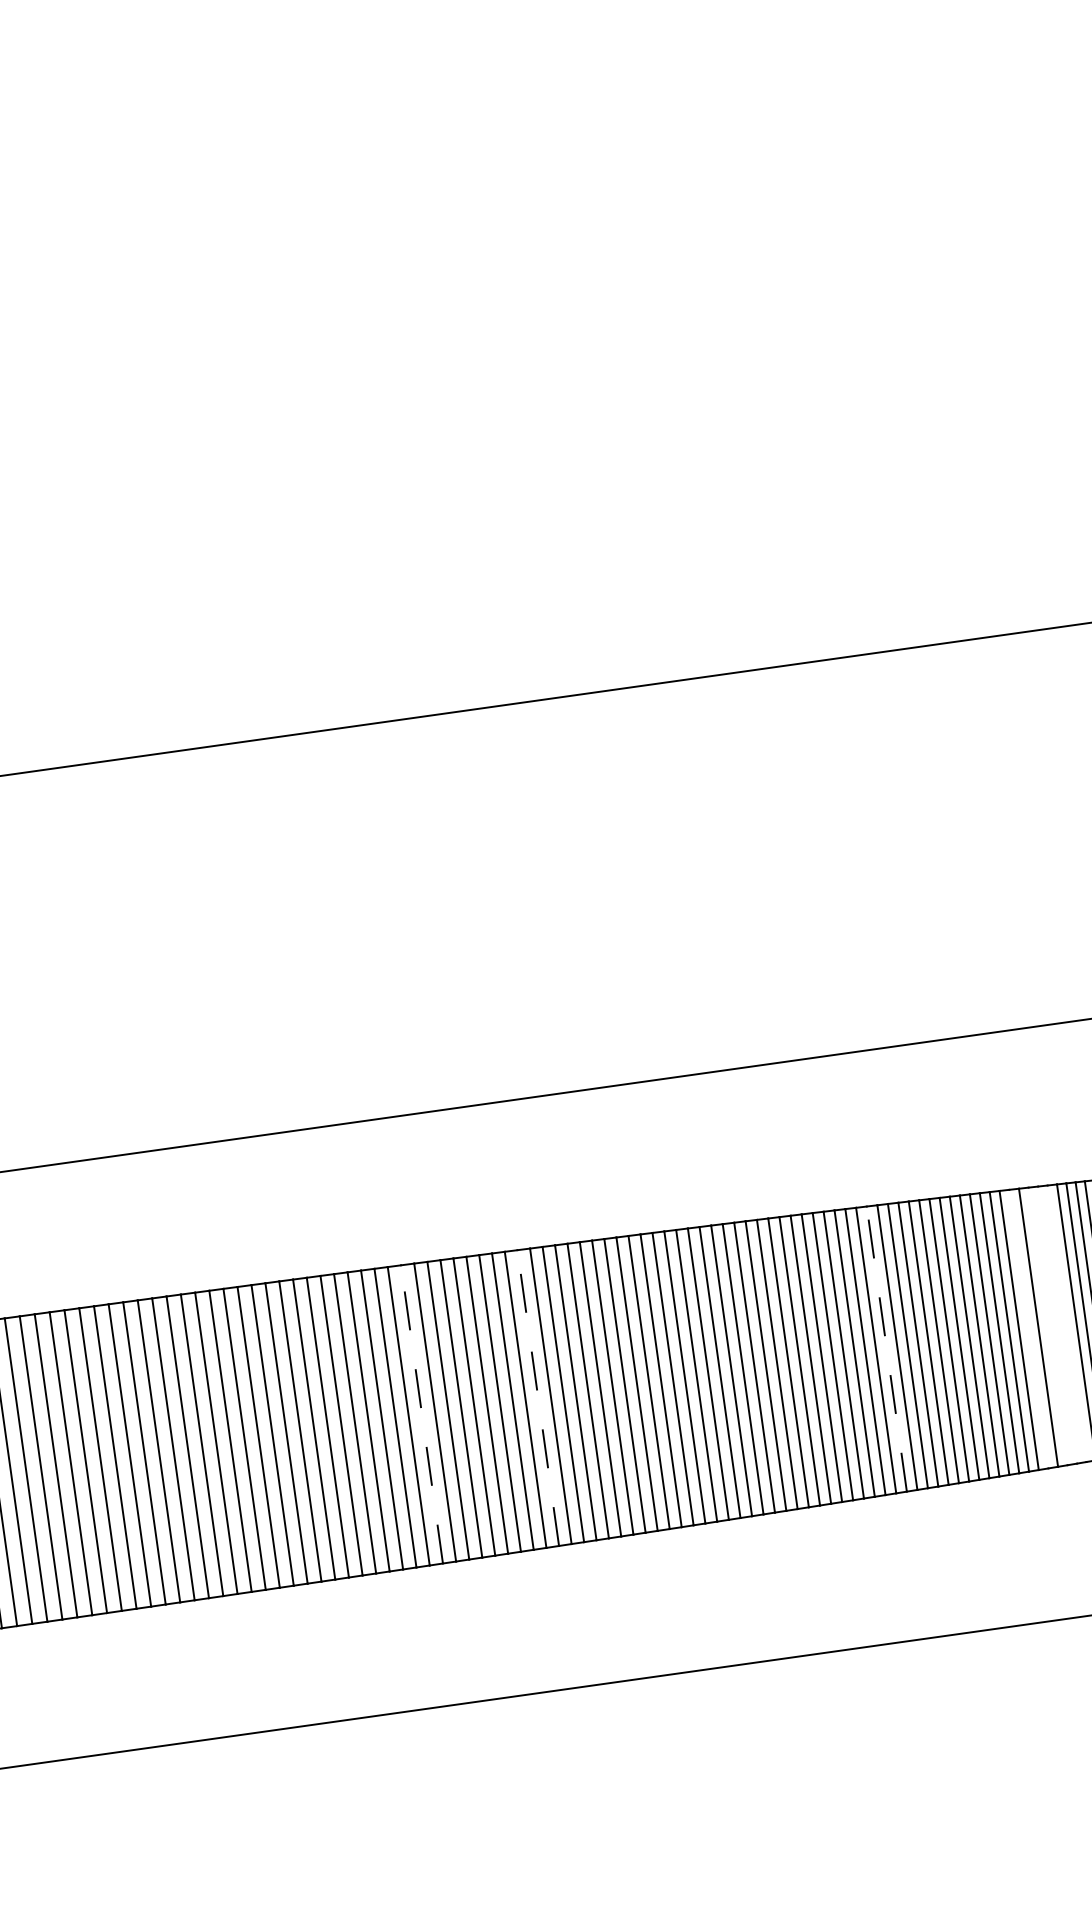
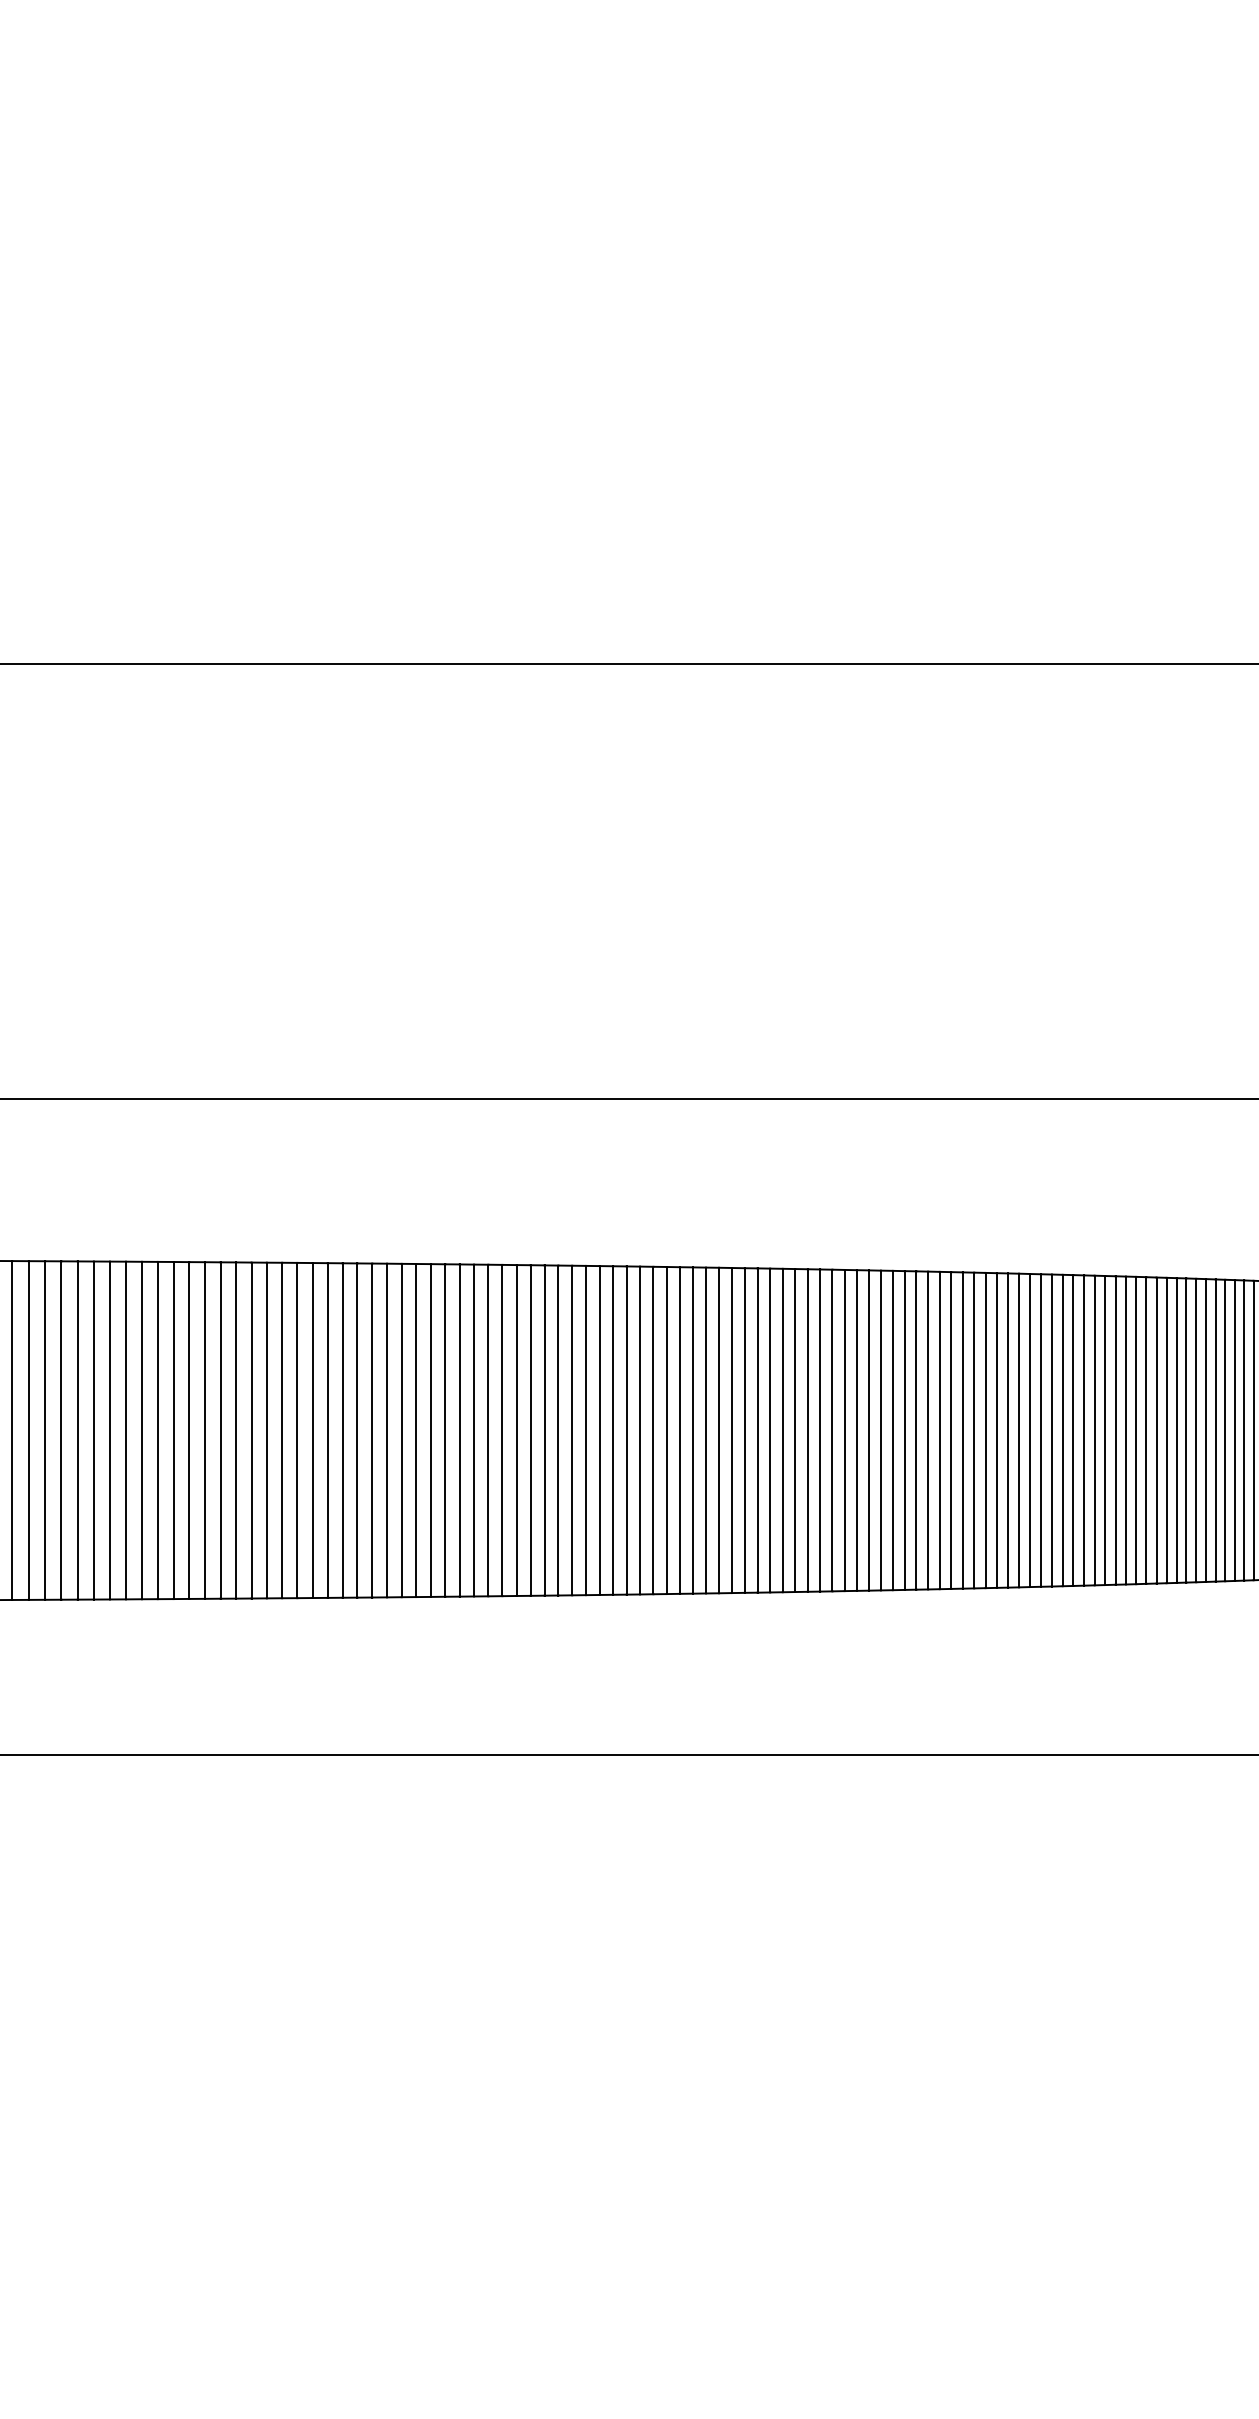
line: (1066, 1323) -> (1094, 1430), added
line: (1057, 1325) -> (1084, 1430), added
line: (1048, 1326) -> (1073, 1430), added
line: (1028, 1329) -> (1051, 1430), added
line: (886, 1349) -> (892, 1430), dashed -> solid
line: (538, 1398) -> (502, 1430), dashed -> solid
line: (422, 1414) -> (372, 1430), dashed -> solid

